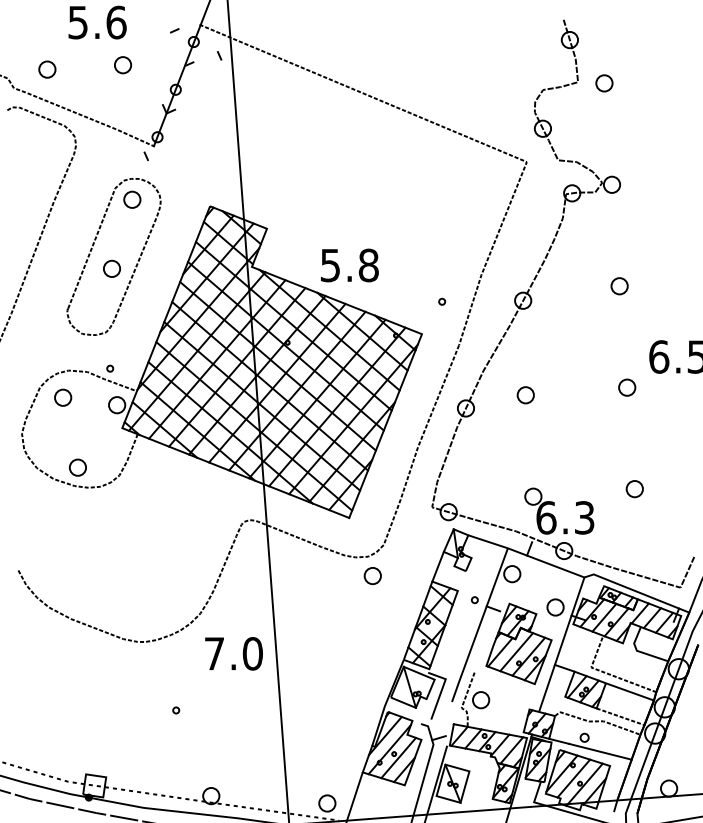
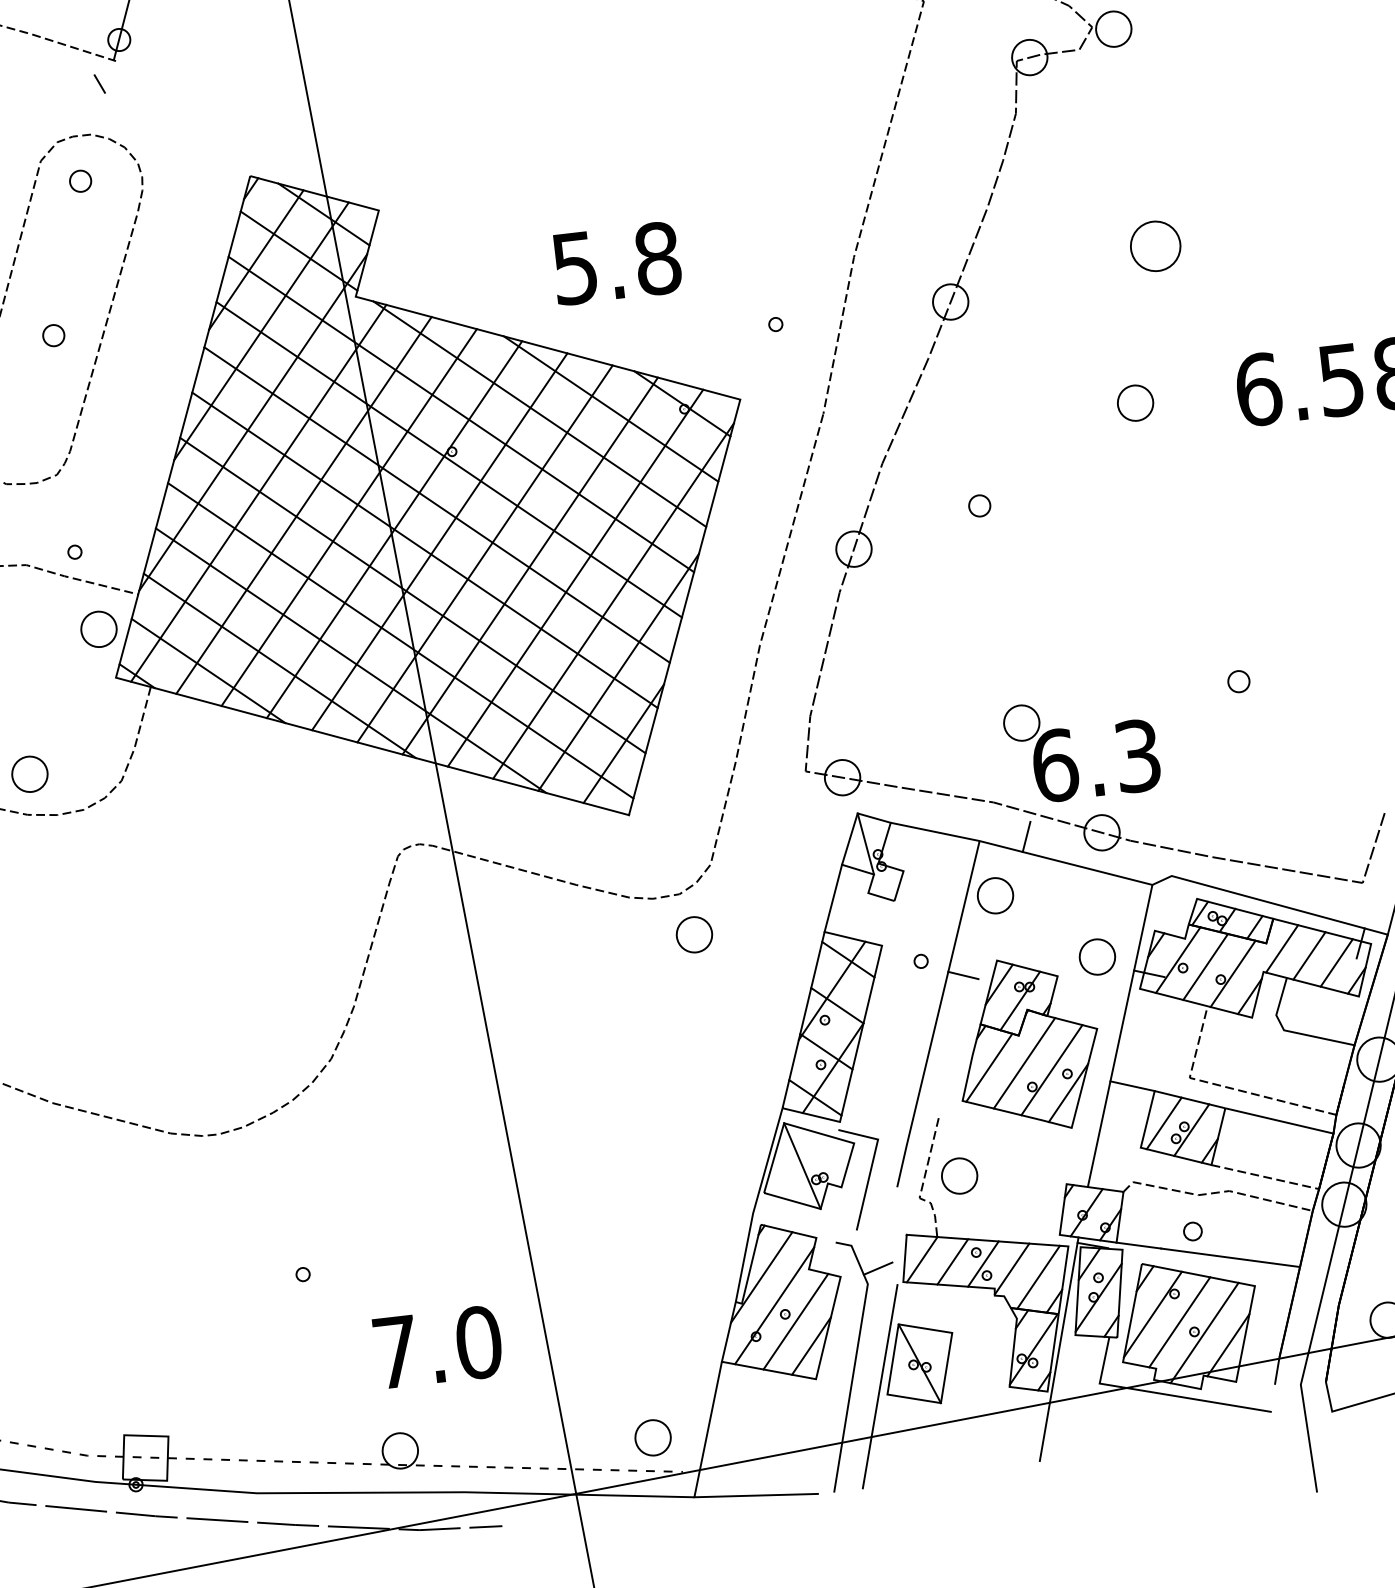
part: (132, 199) -> (80, 180), size x0.6
text: (349, 265) -> (616, 263), moved
part: (111, 268) -> (52, 335), size x0.6
part: (619, 286) -> (1155, 247), size x1.4
part: (627, 387) -> (1136, 402), moved
part: (525, 395) -> (979, 506), size x0.6
part: (634, 489) -> (1238, 682), size x0.6
text: (233, 653) -> (436, 1346), moved

